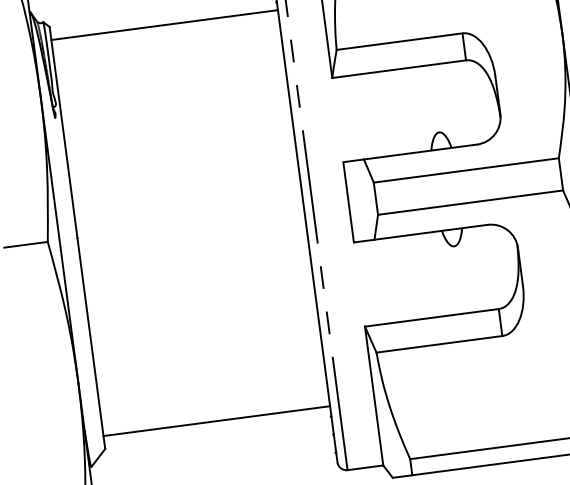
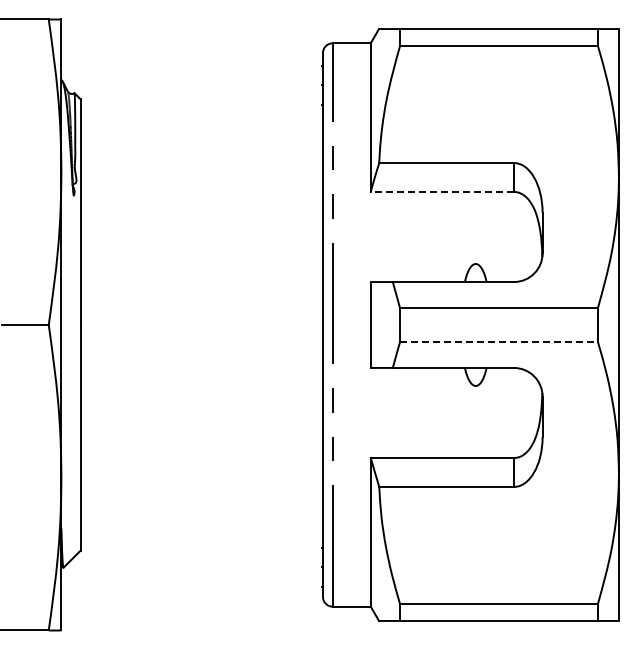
line: (164, 25) -> (201, 113), removed
line: (399, 68) -> (442, 191), solid -> dashed
line: (471, 202) -> (499, 342), solid -> dashed
line: (216, 420) -> (201, 536), removed

